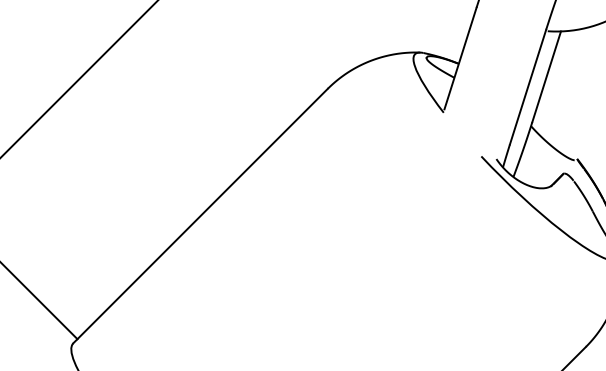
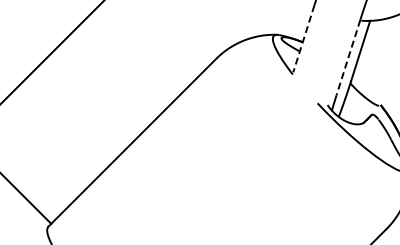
line: (459, 59) -> (303, 39), solid -> dashed
line: (528, 86) -> (348, 57), solid -> dashed

